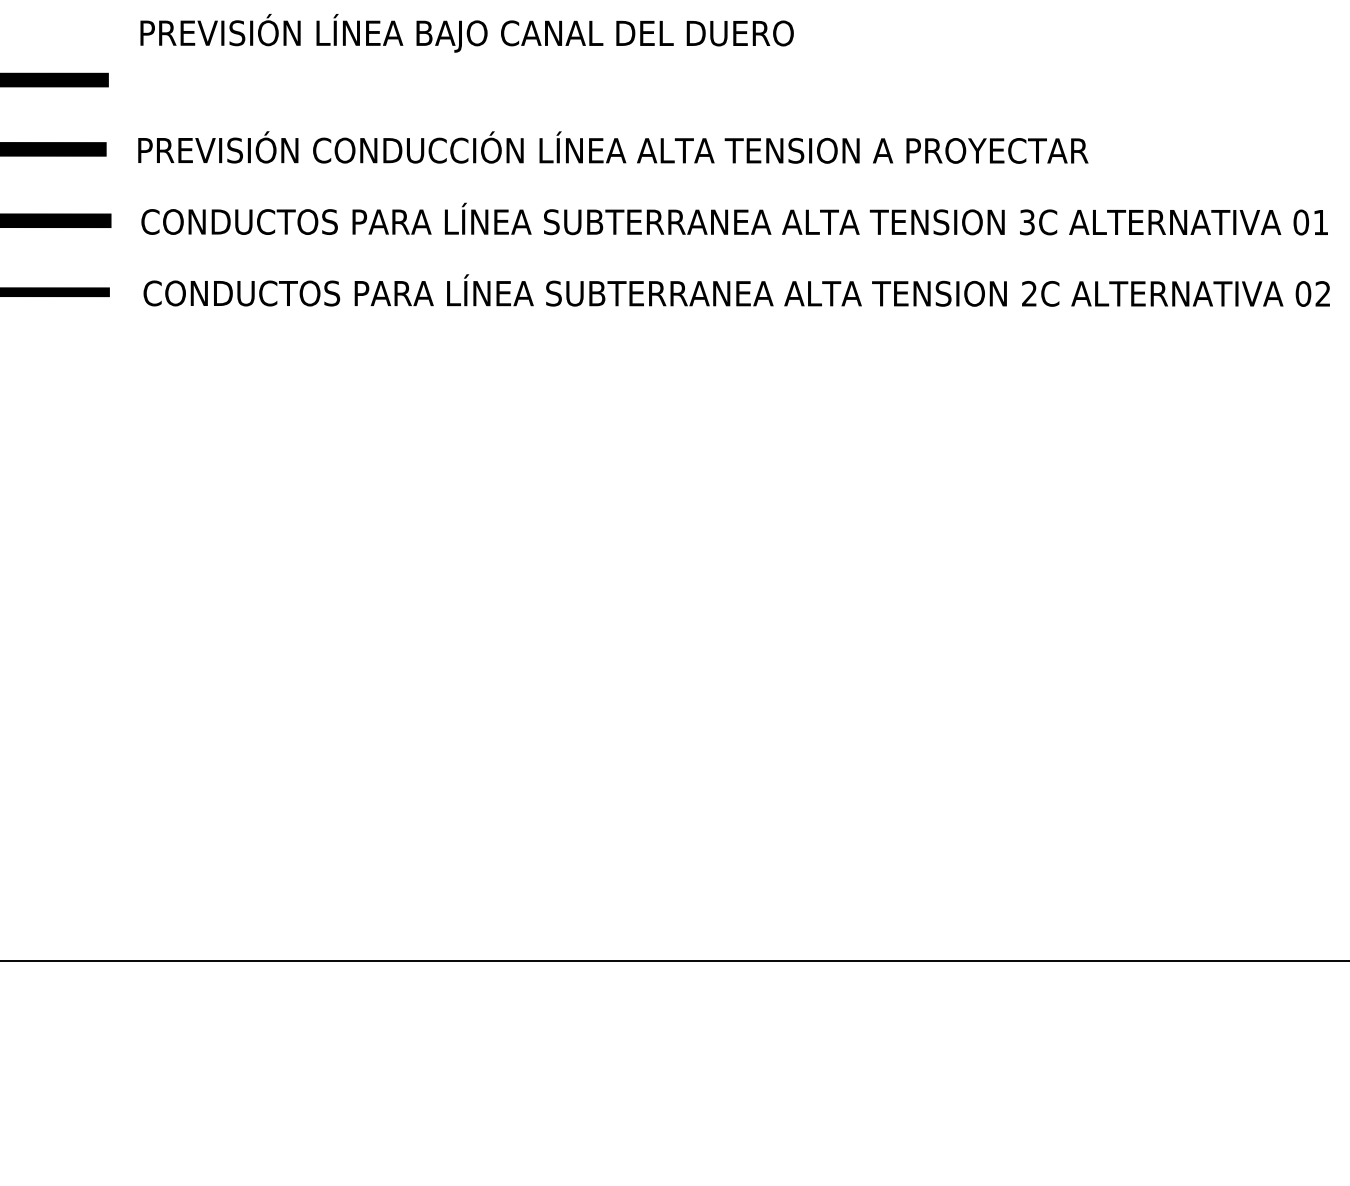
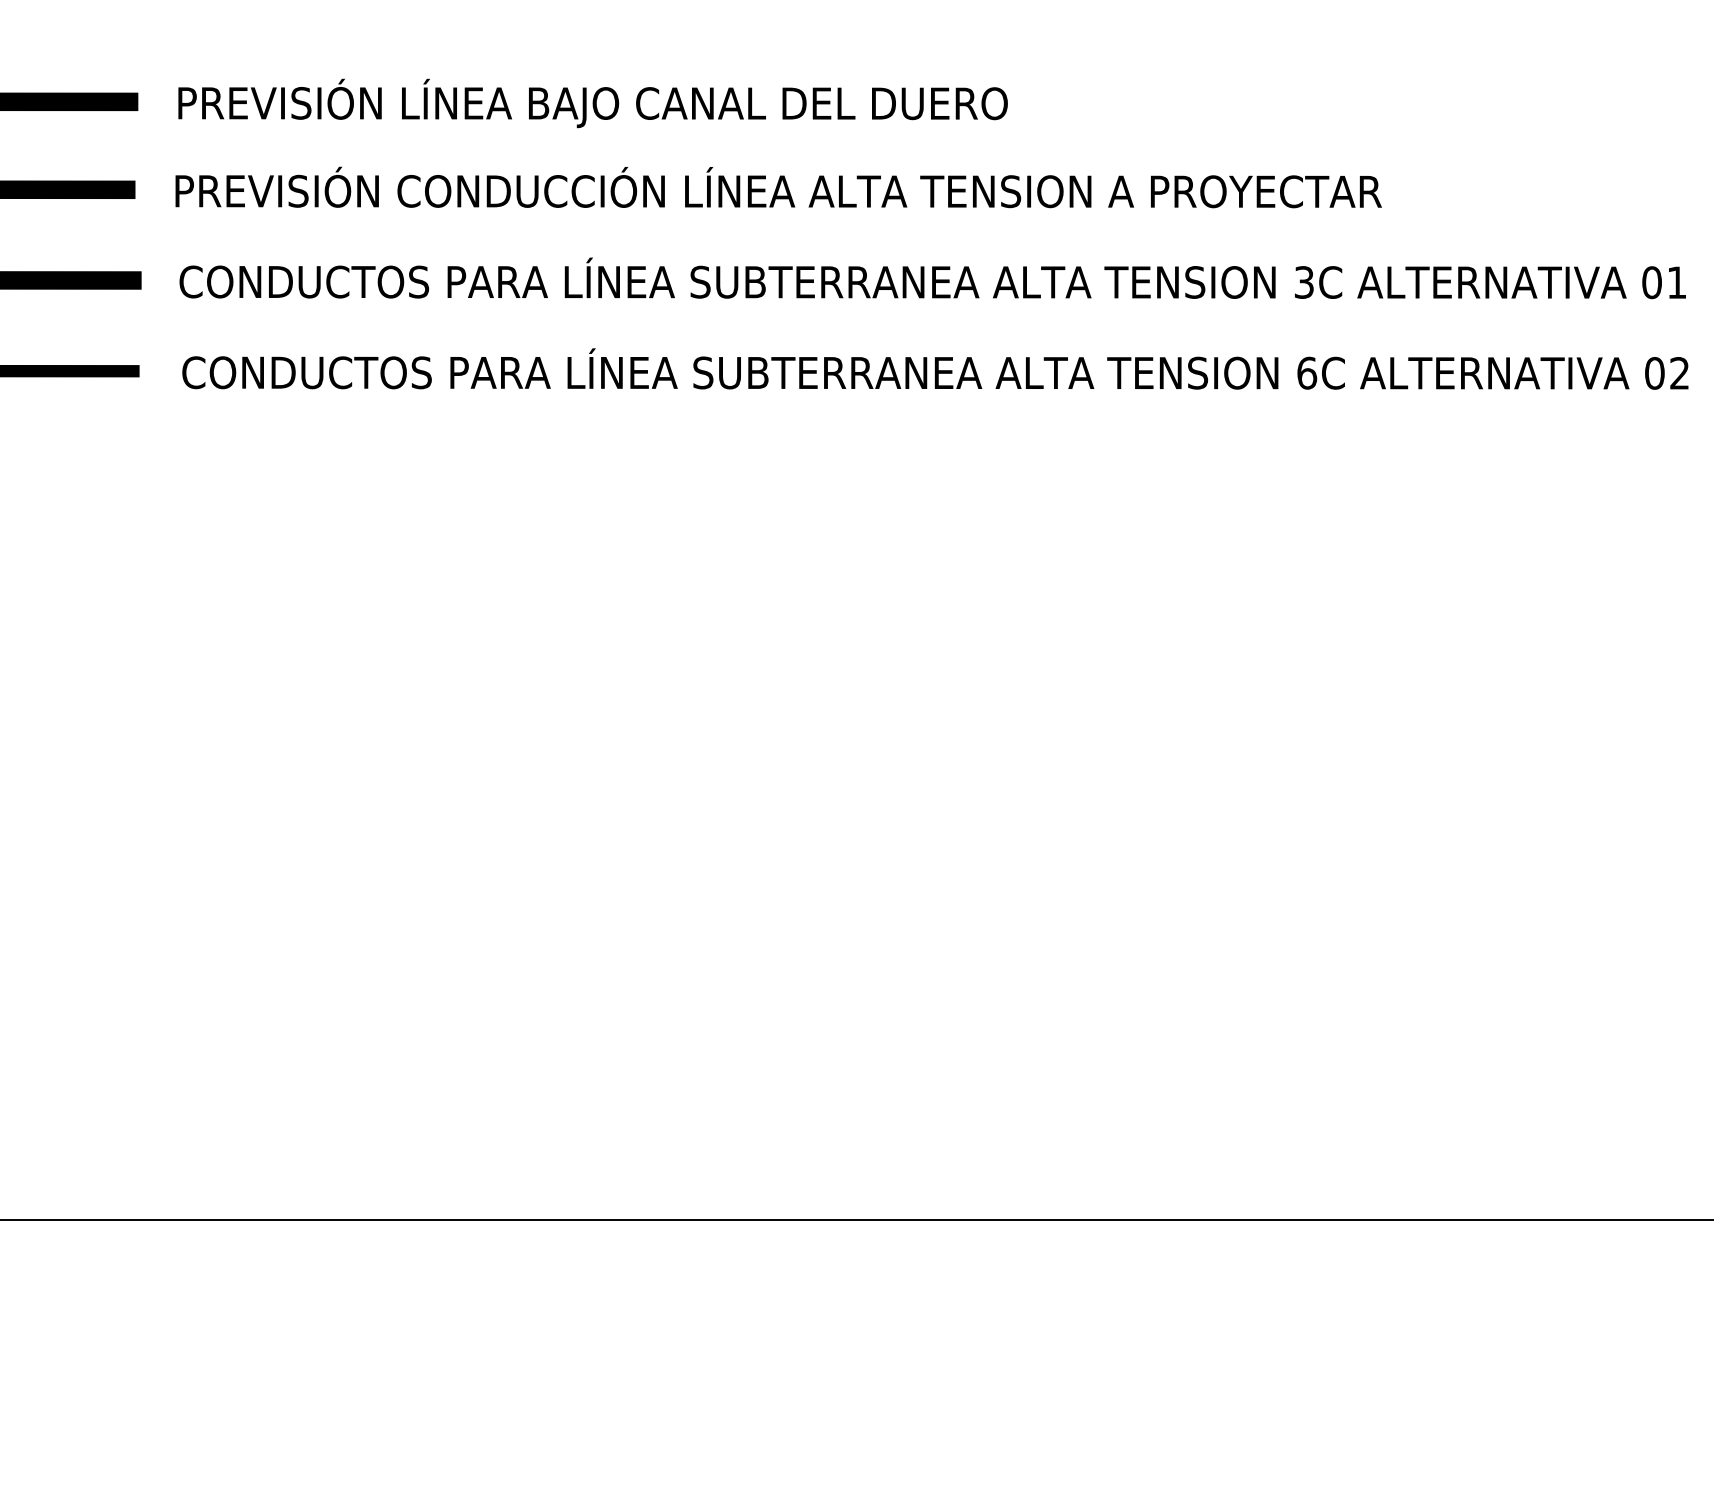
text: (466, 33) -> (592, 103), moved
text: (1029, 293) -> (1307, 372), 2C -> 6C

